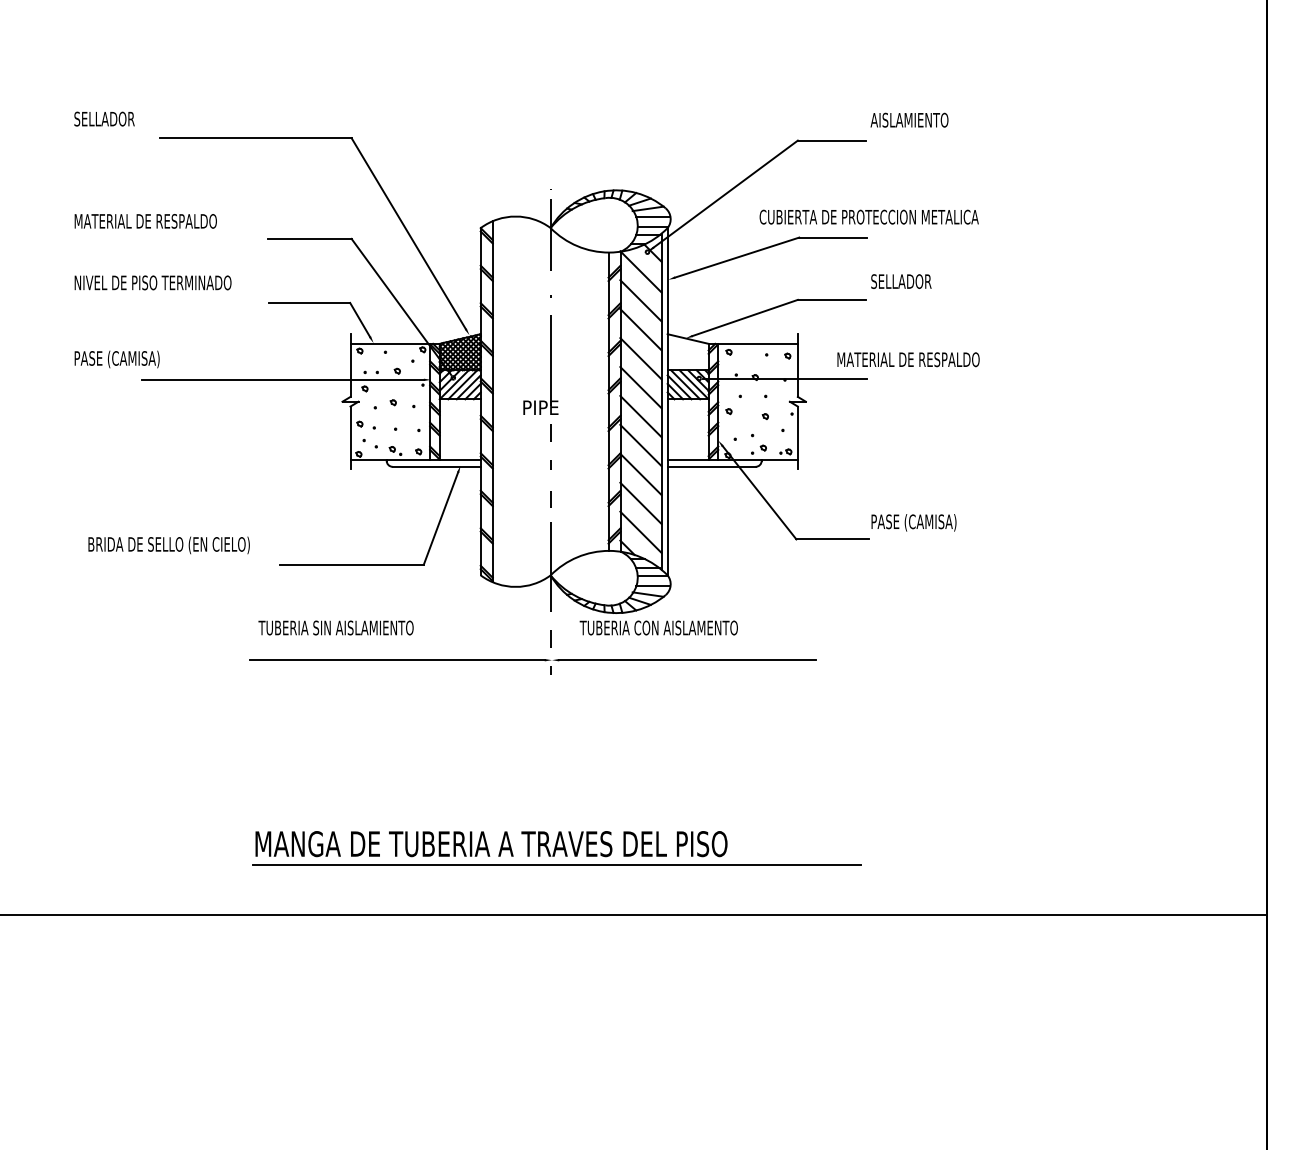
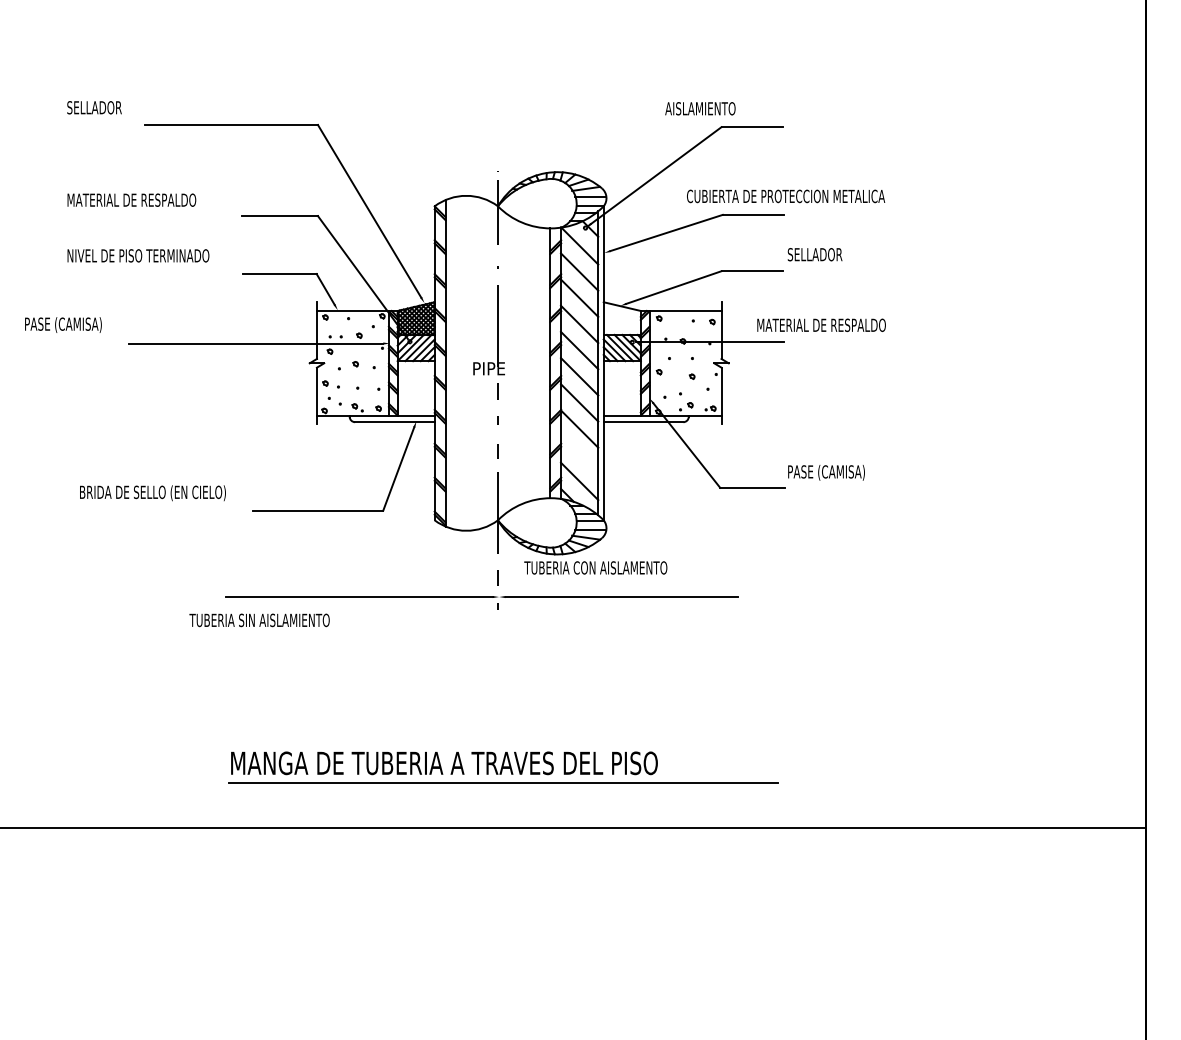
text: (909, 119) -> (700, 108), moved
text: (116, 359) -> (62, 325), moved
line: (640, 503) -> (579, 455), removed
text: (335, 627) -> (259, 619), moved

